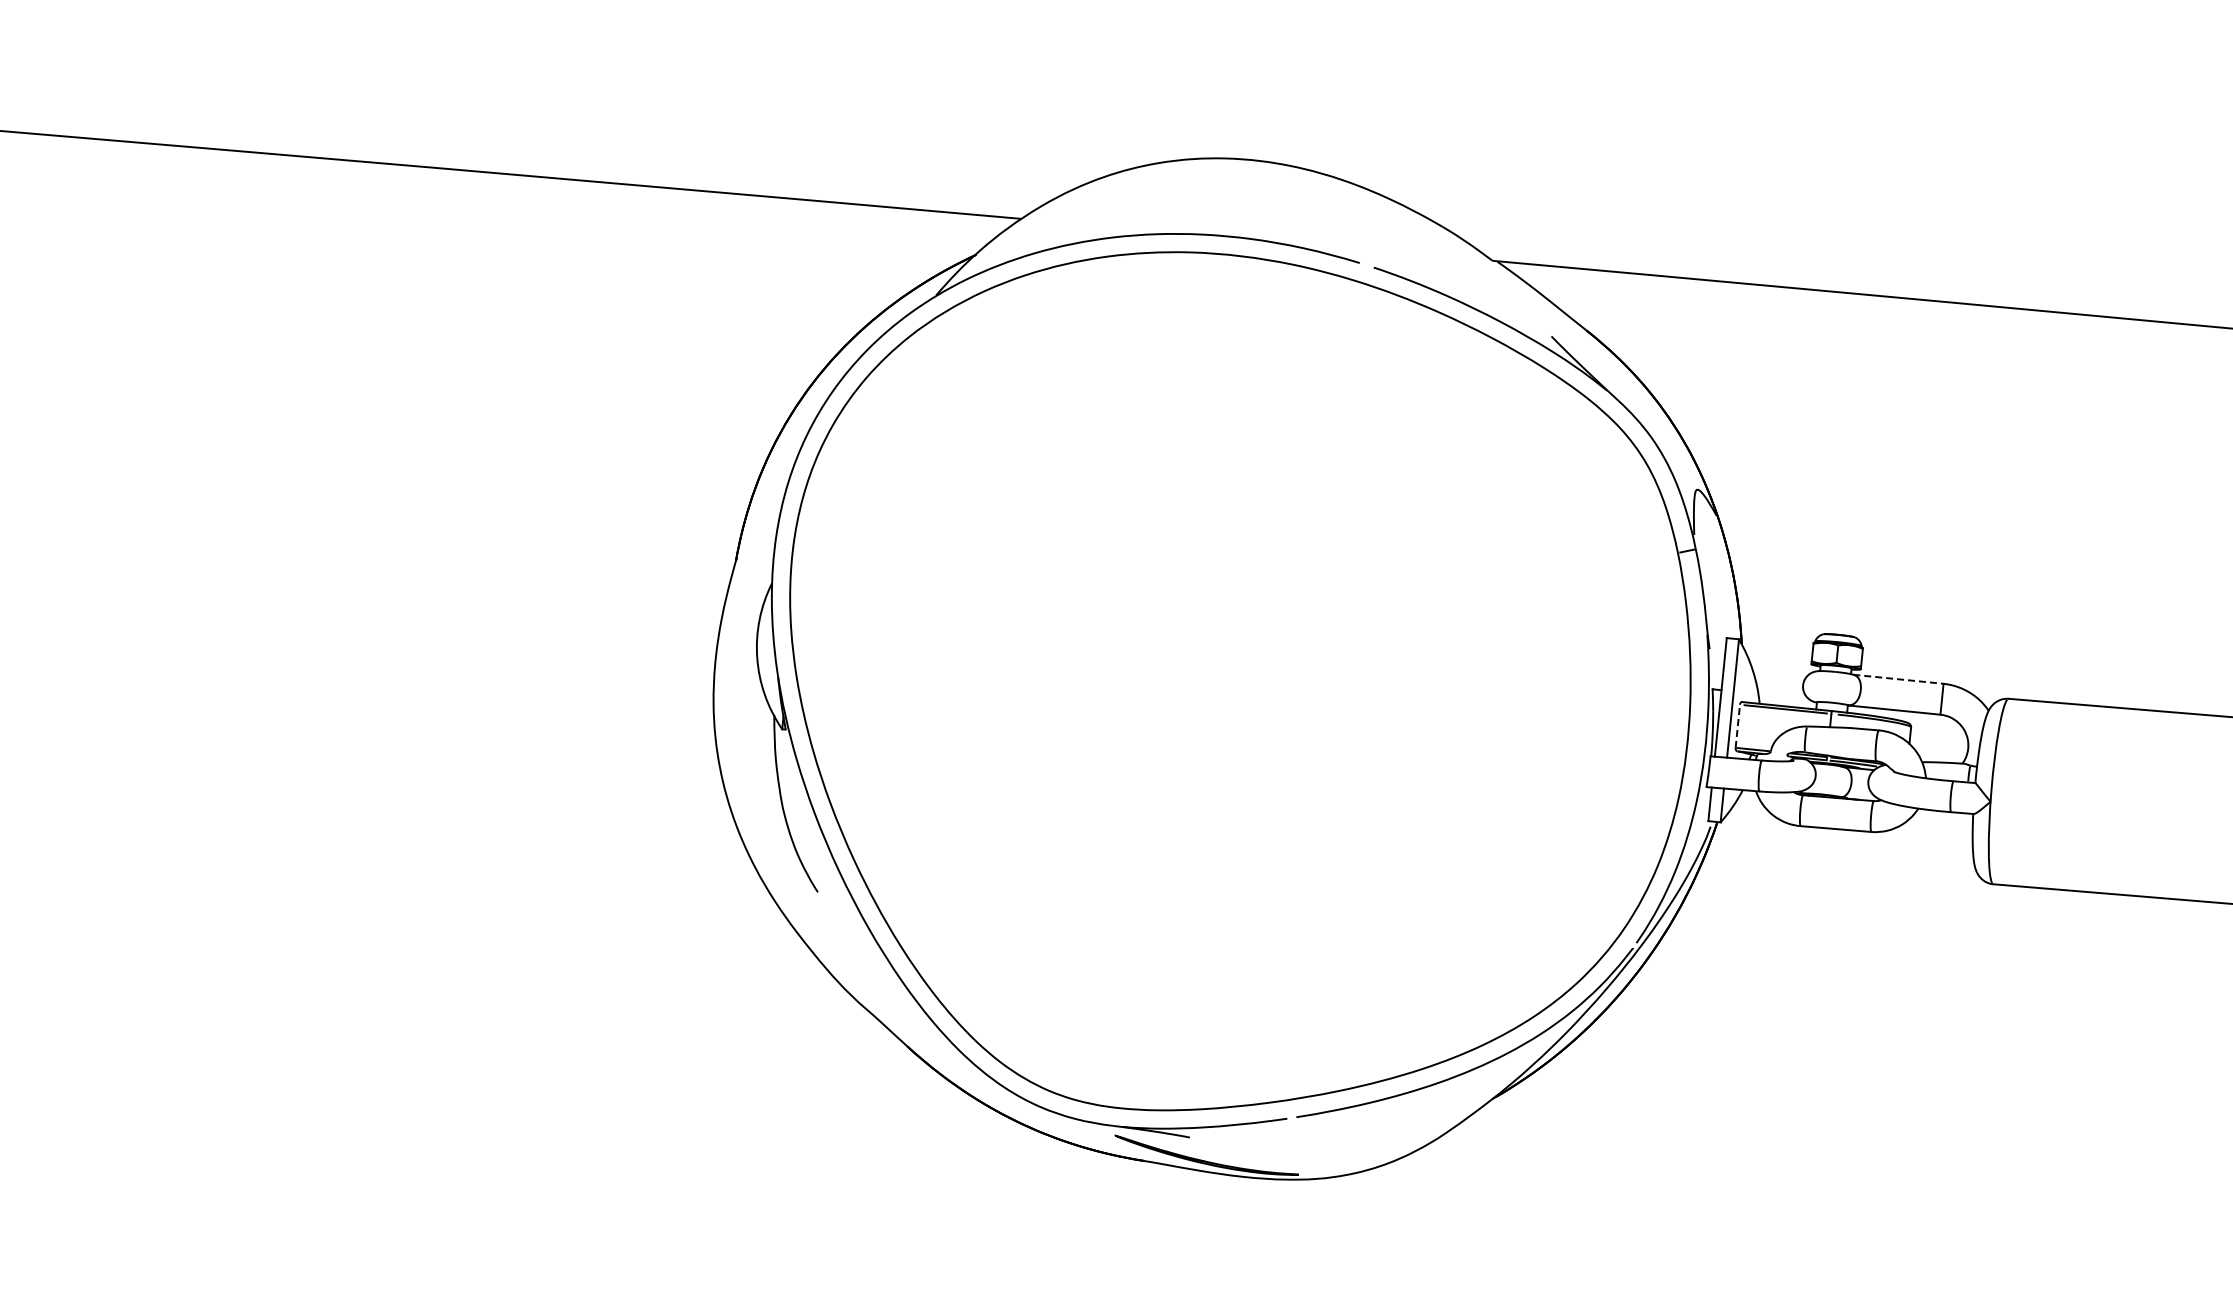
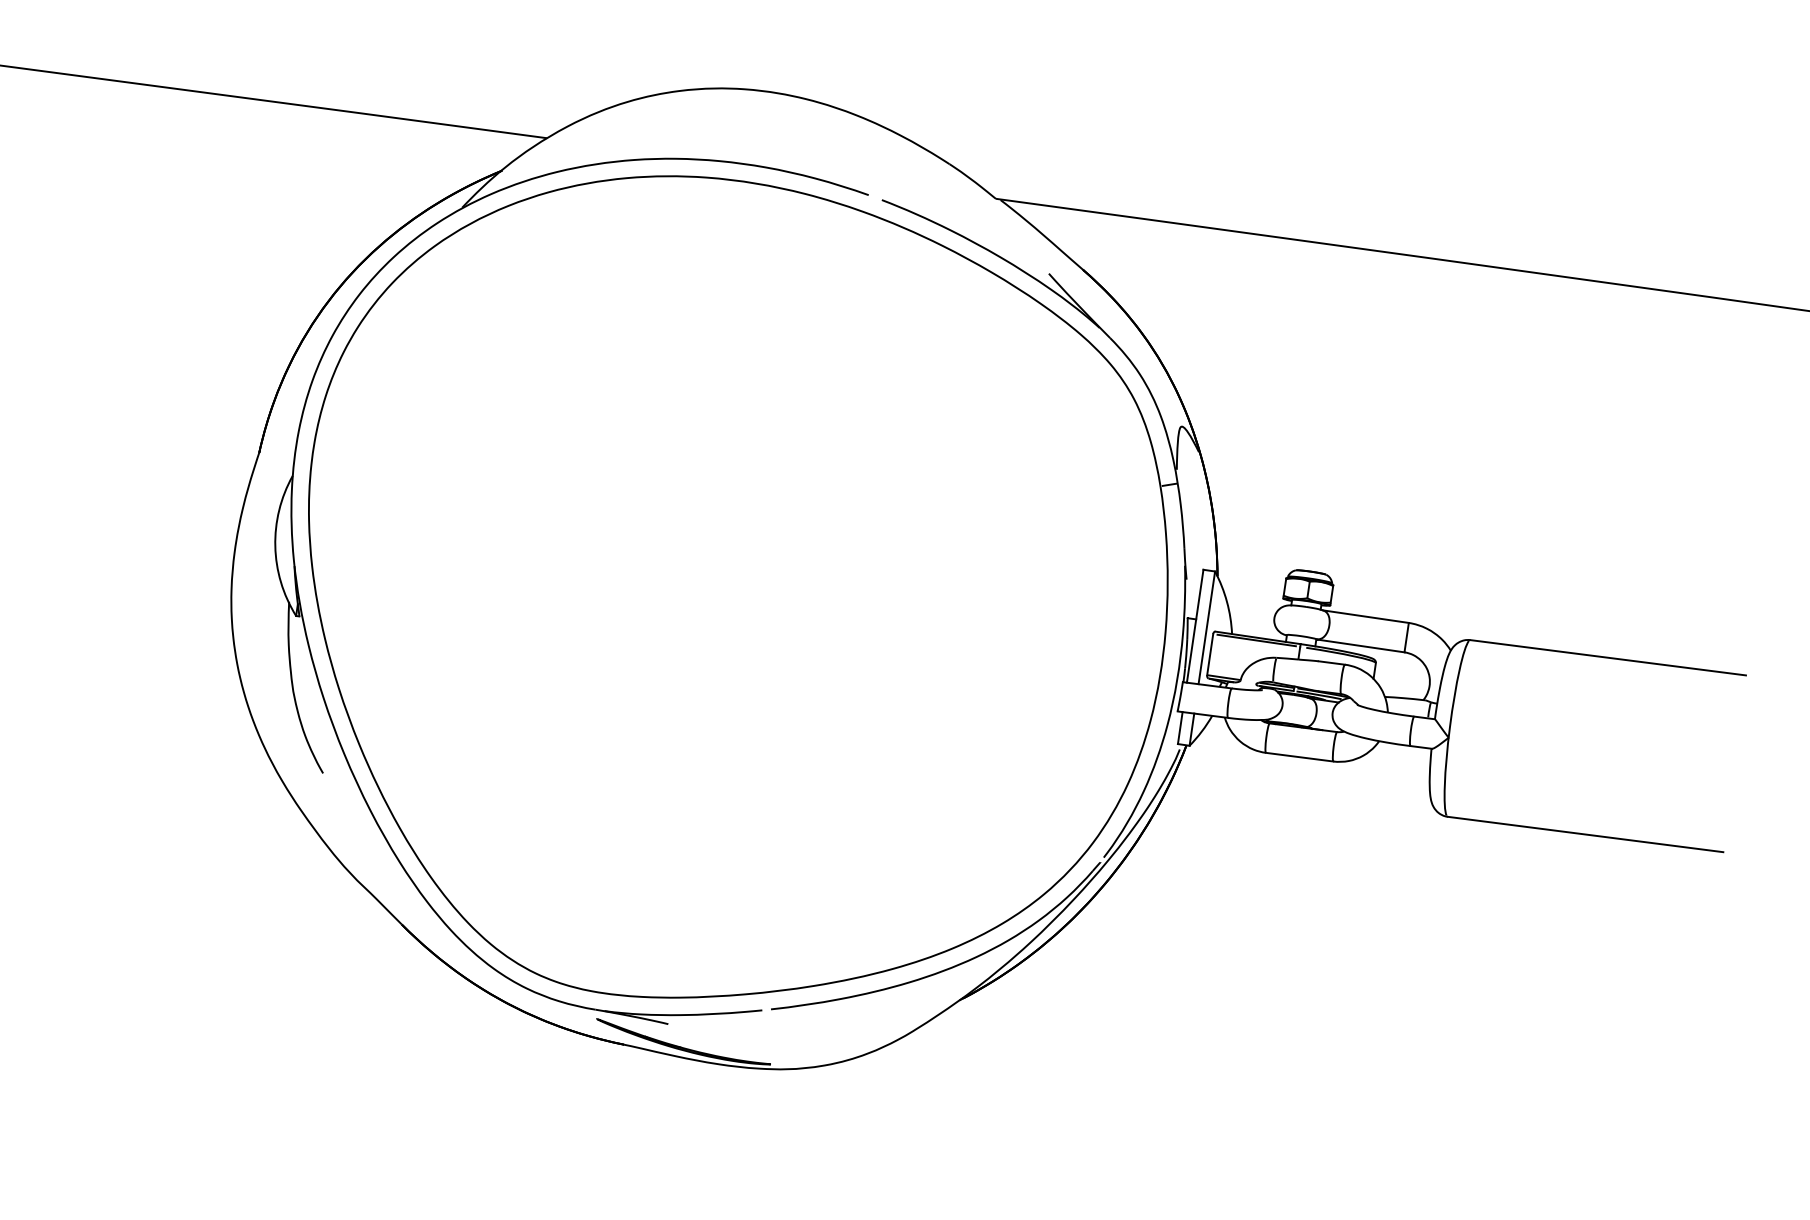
line: (1898, 679) -> (1365, 616), dashed -> solid
line: (1737, 726) -> (1209, 654), dashed -> solid

